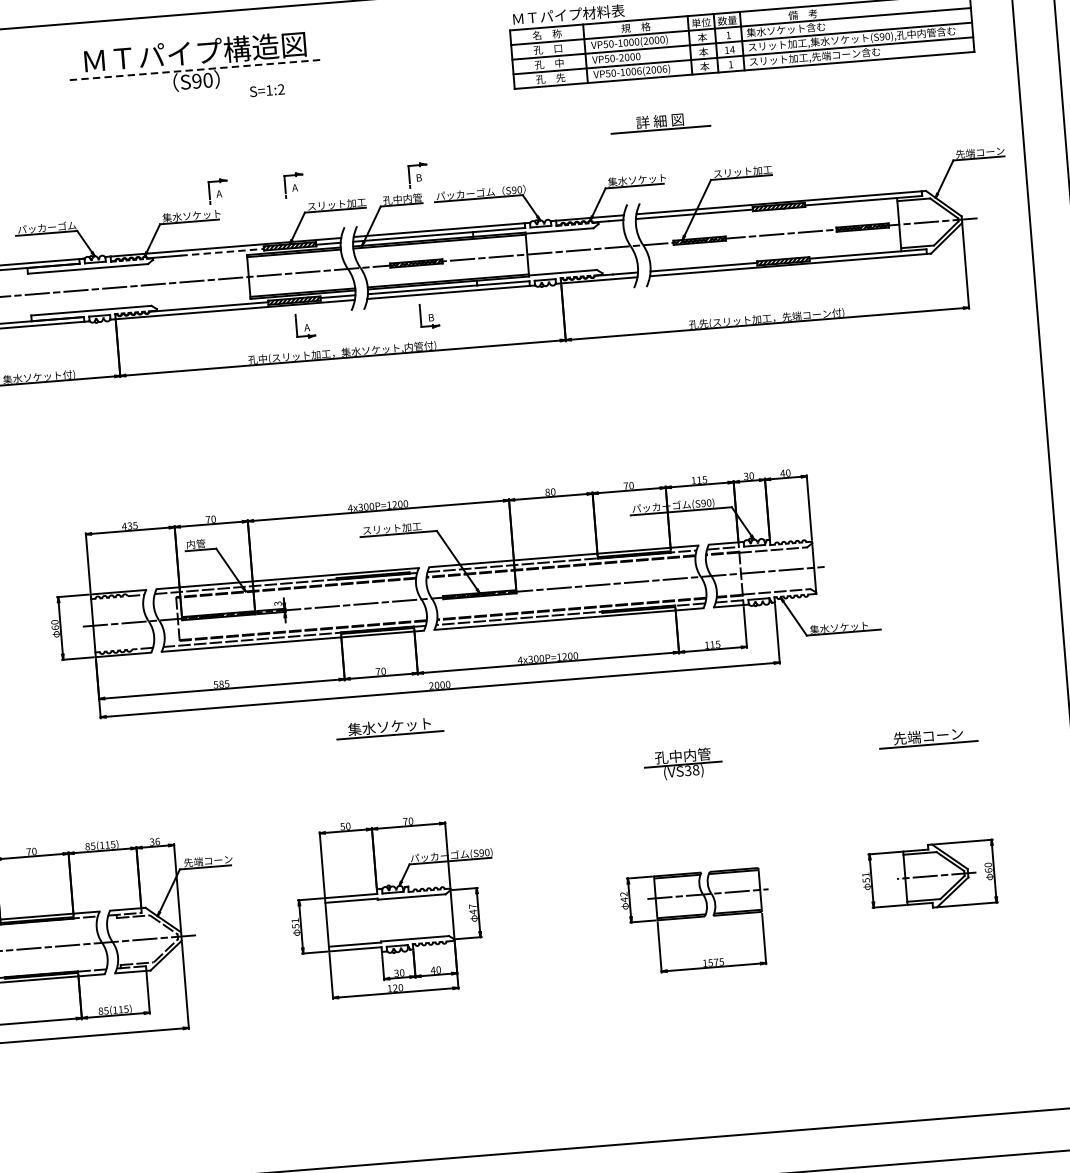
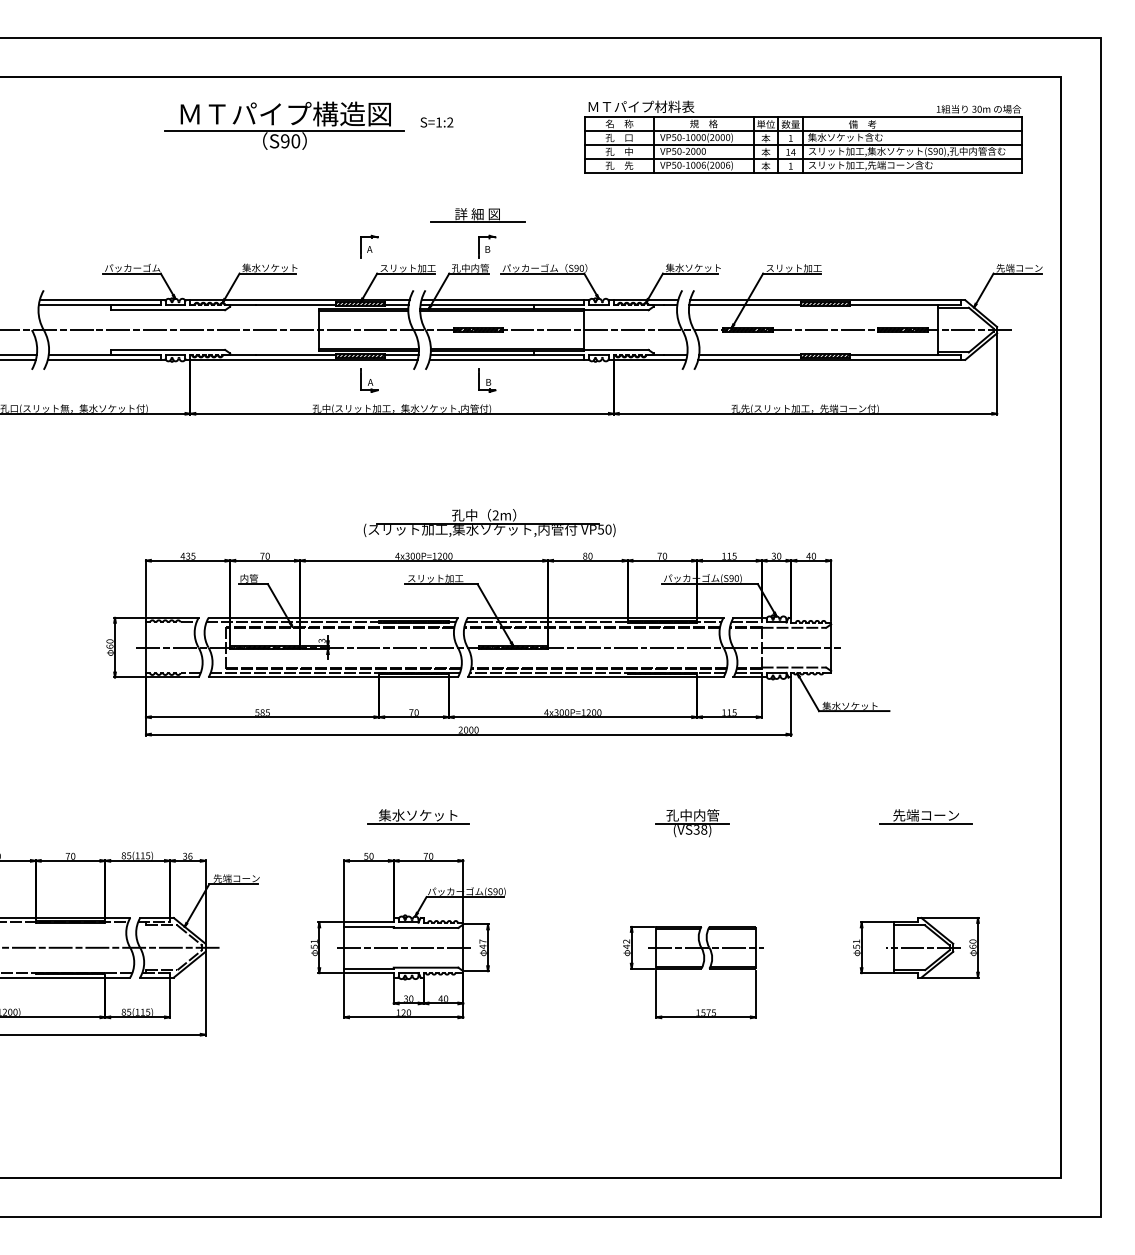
line: (195, 69) -> (284, 130), dashed -> solid
text: (266, 90) -> (436, 122), moved
part: (660, 122) -> (477, 215), moved
part: (218, 190) -> (297, 246), removed
line: (222, 252) -> (296, 304), dashed -> solid
part: (444, 466) -> (489, 523), added
part: (390, 727) -> (418, 816), moved
line: (389, 919) -> (403, 947), added

